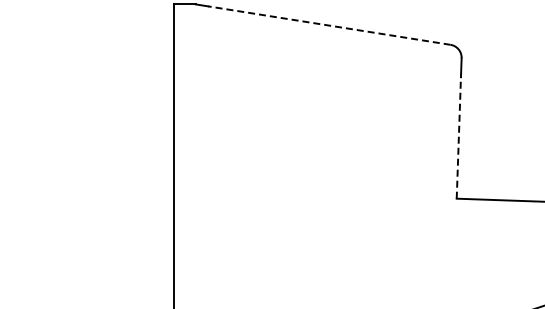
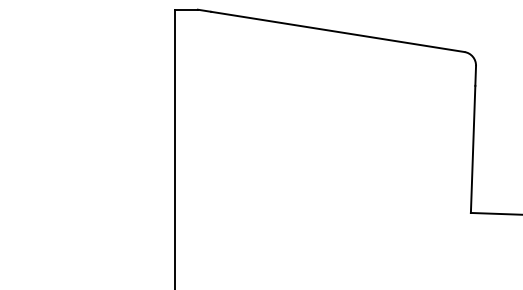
line: (329, 25) -> (337, 31), dashed -> solid
line: (458, 137) -> (472, 148), dashed -> solid

